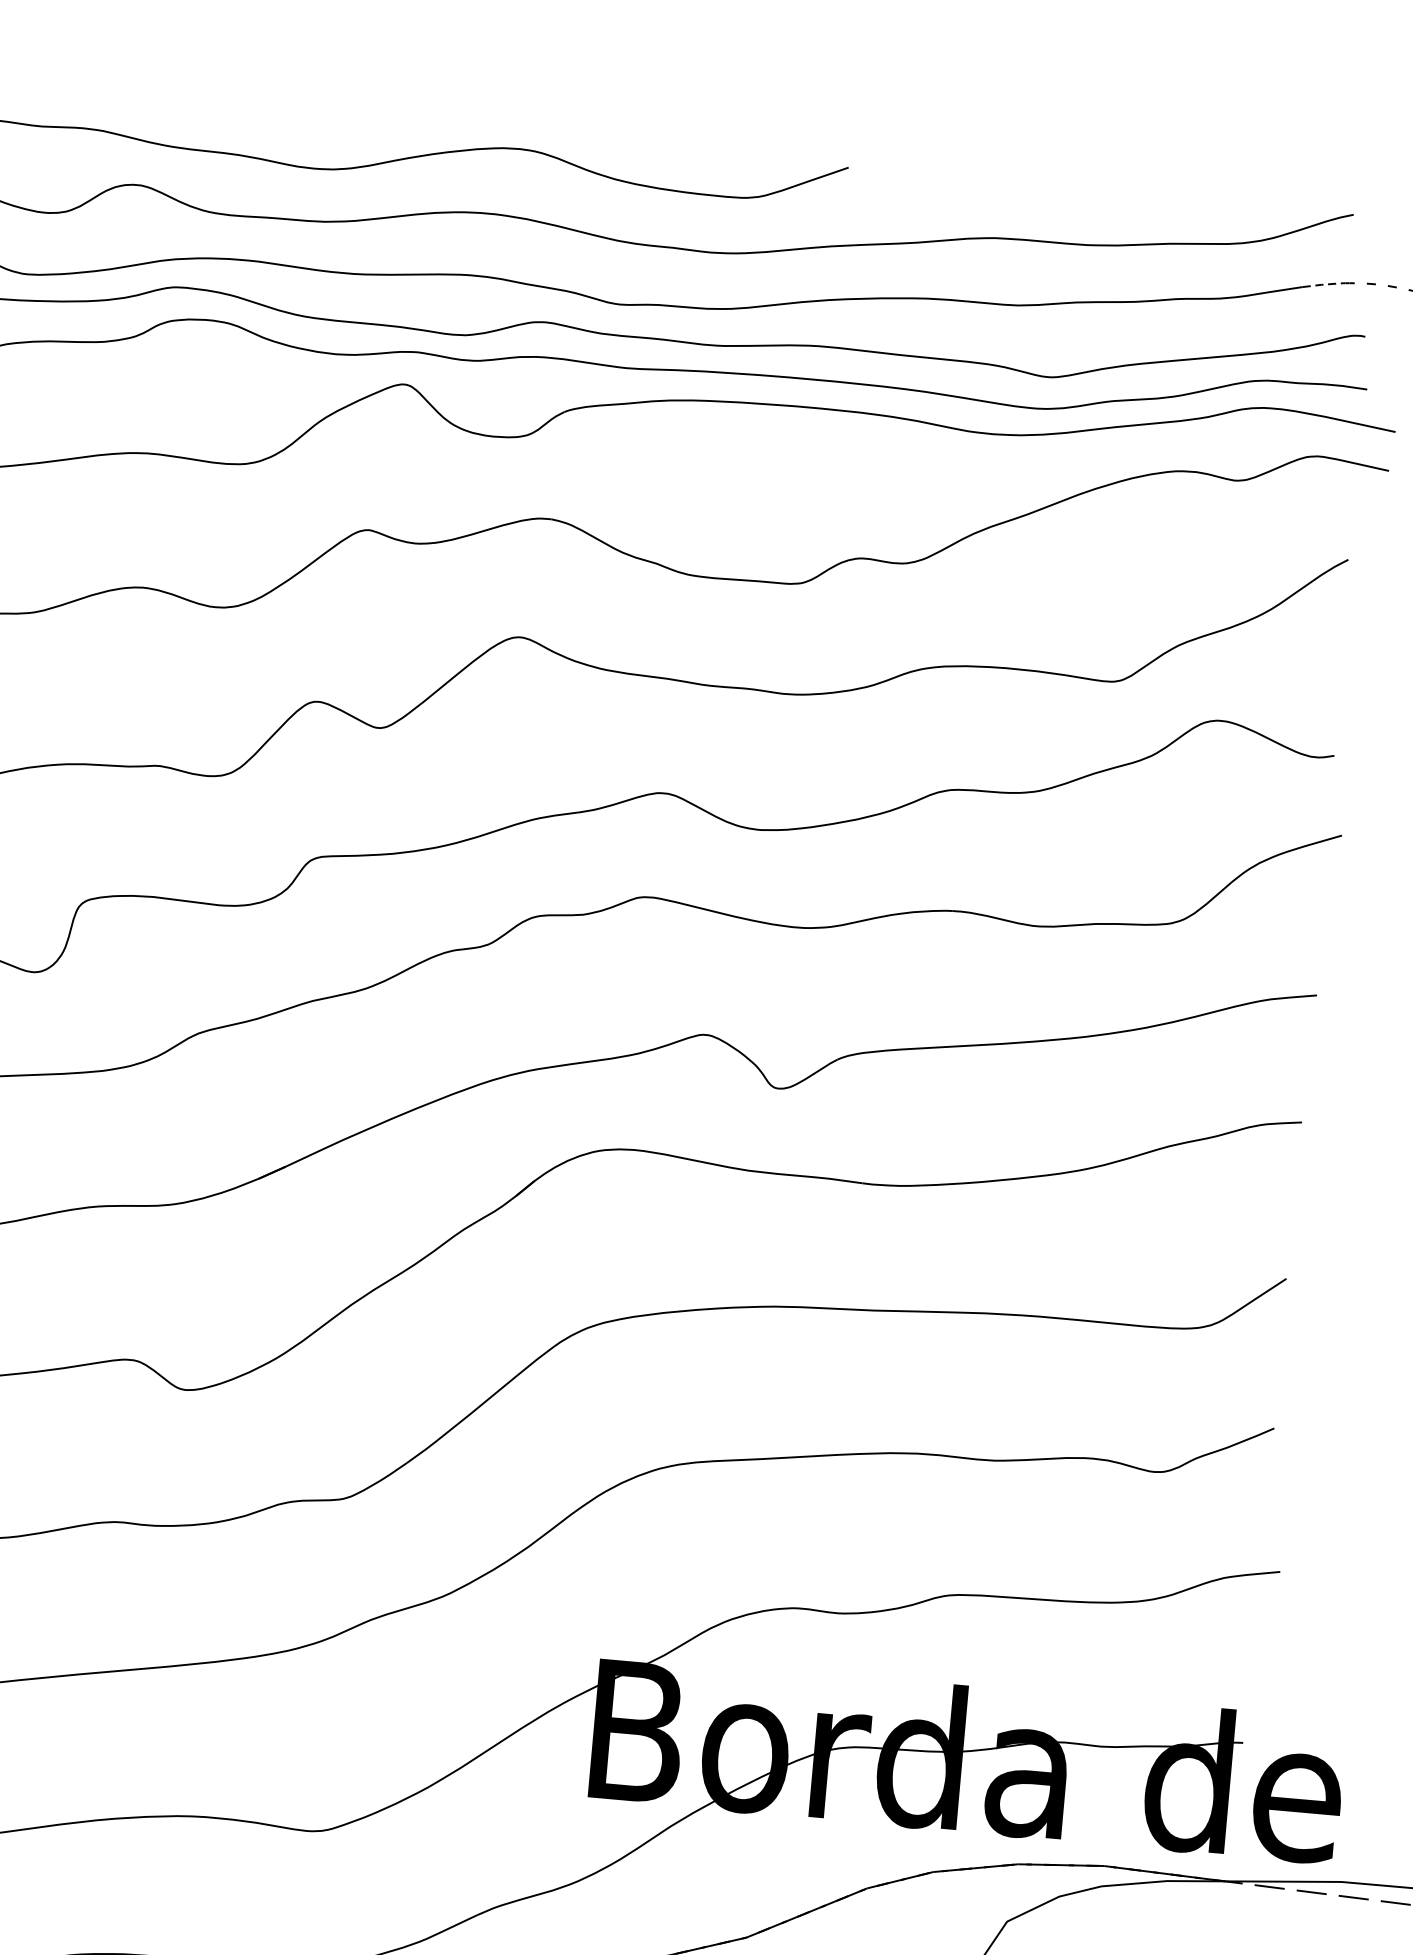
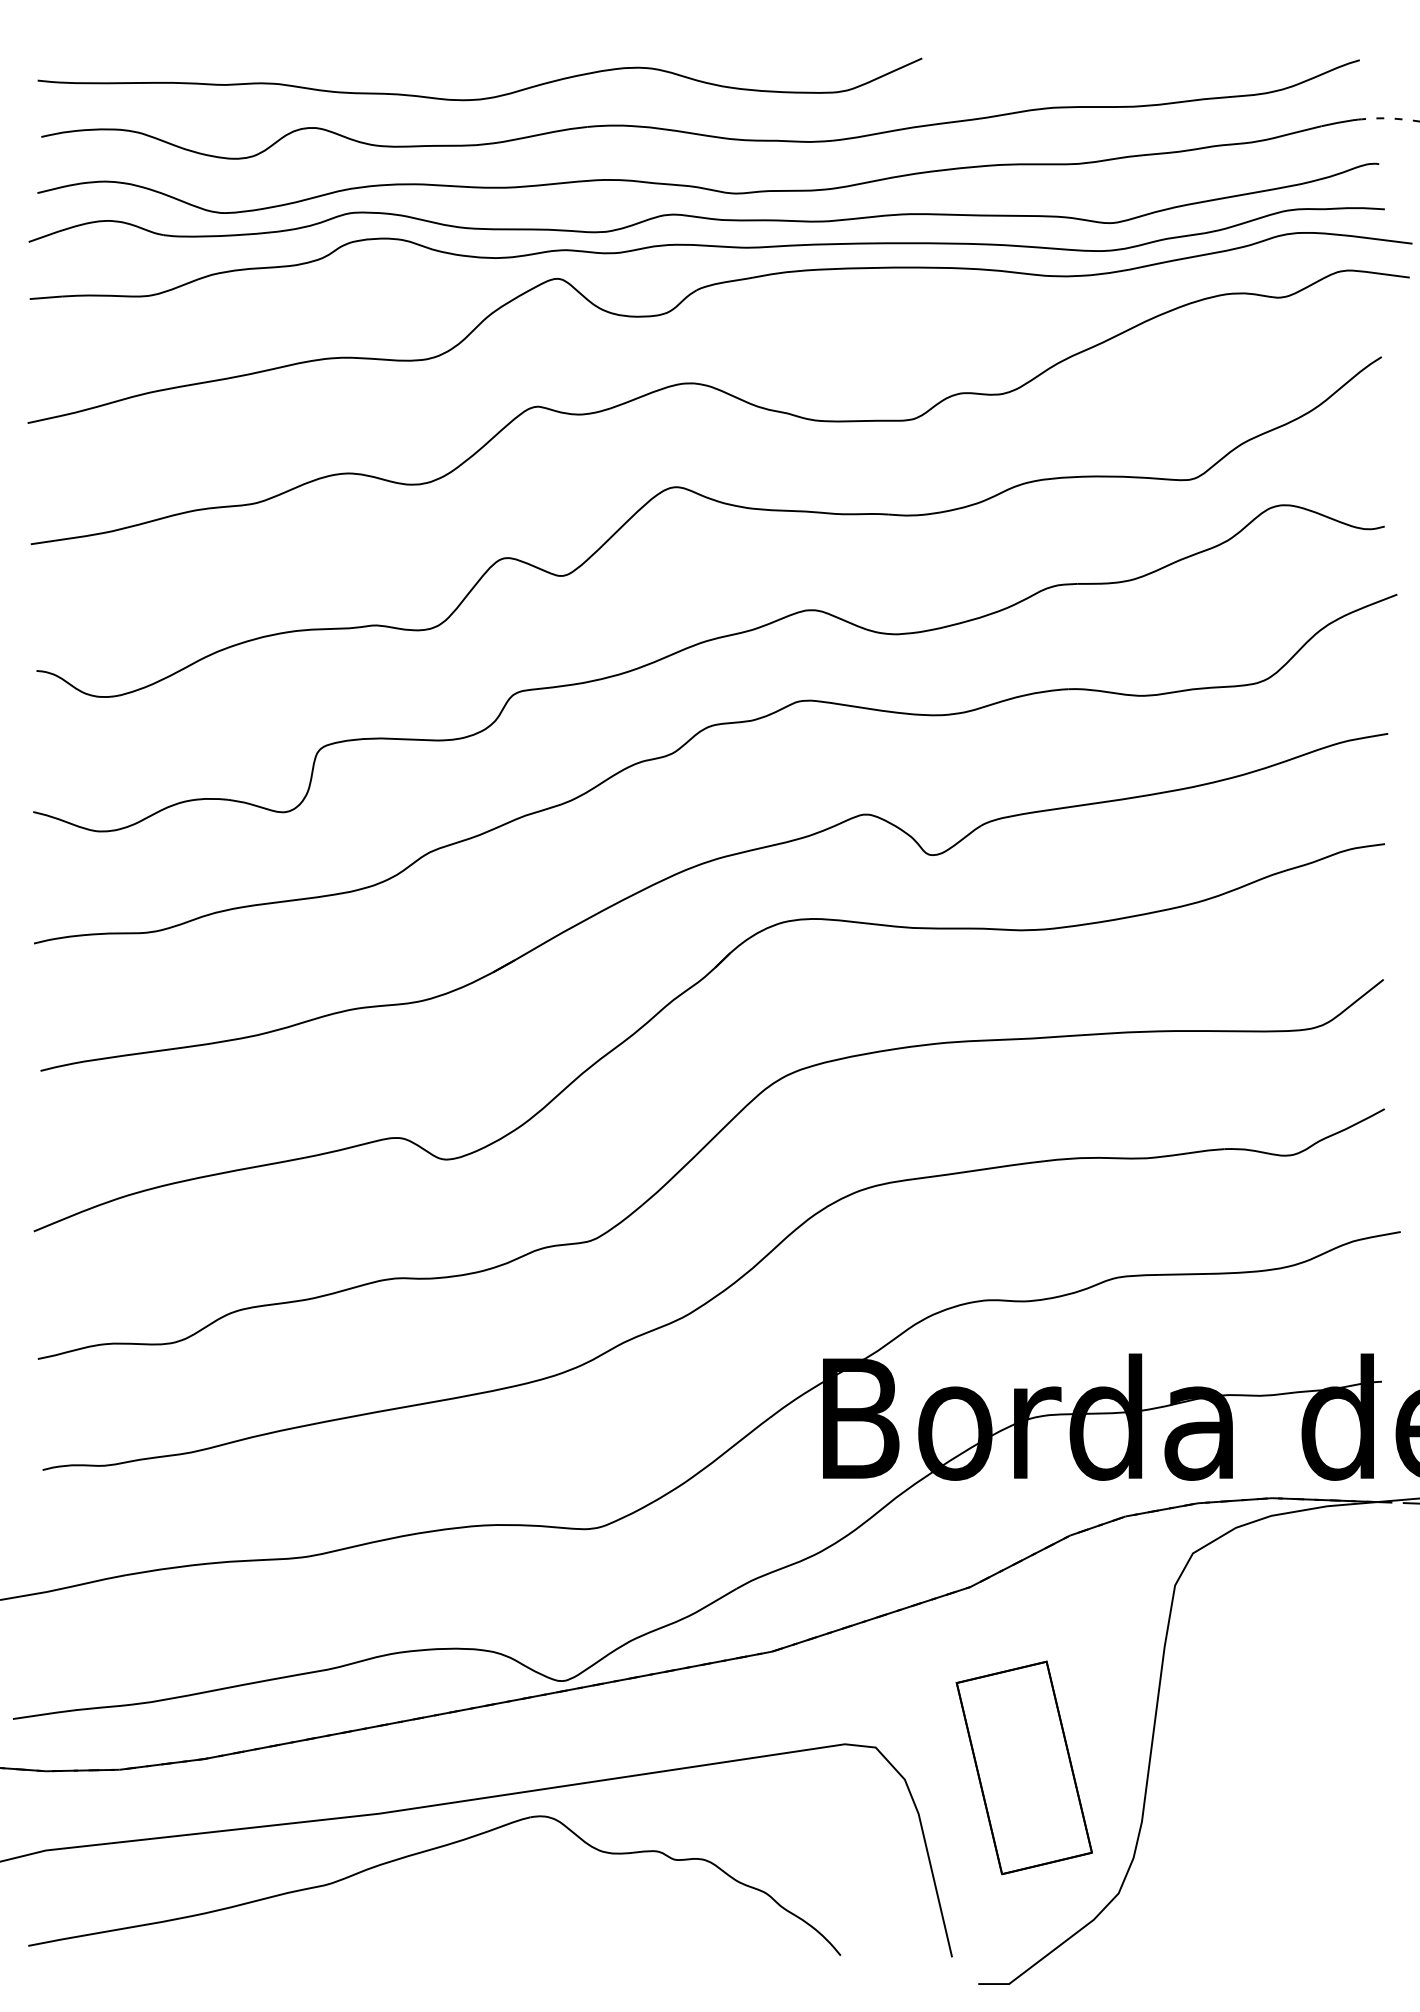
line: (1324, 284) -> (1340, 122), dashed -> solid

